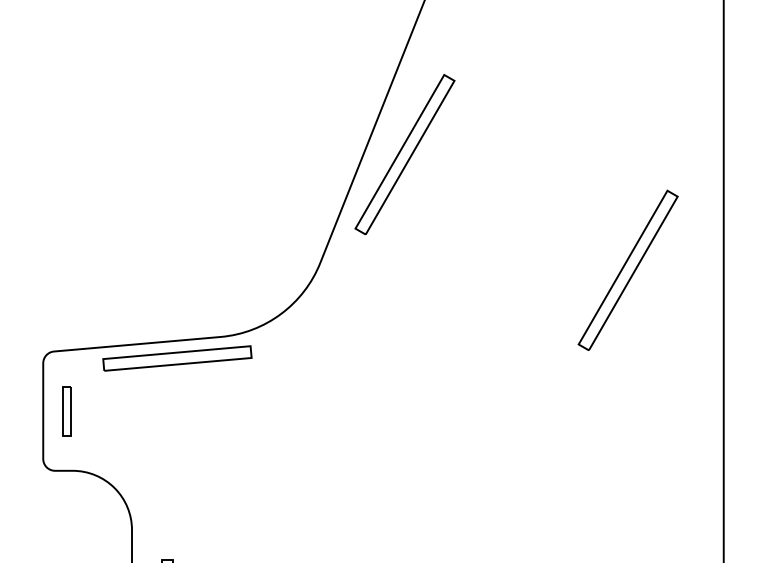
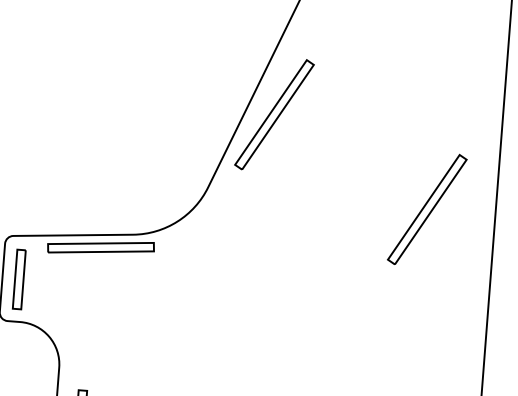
part: (66, 411) -> (19, 279), size x1.67

